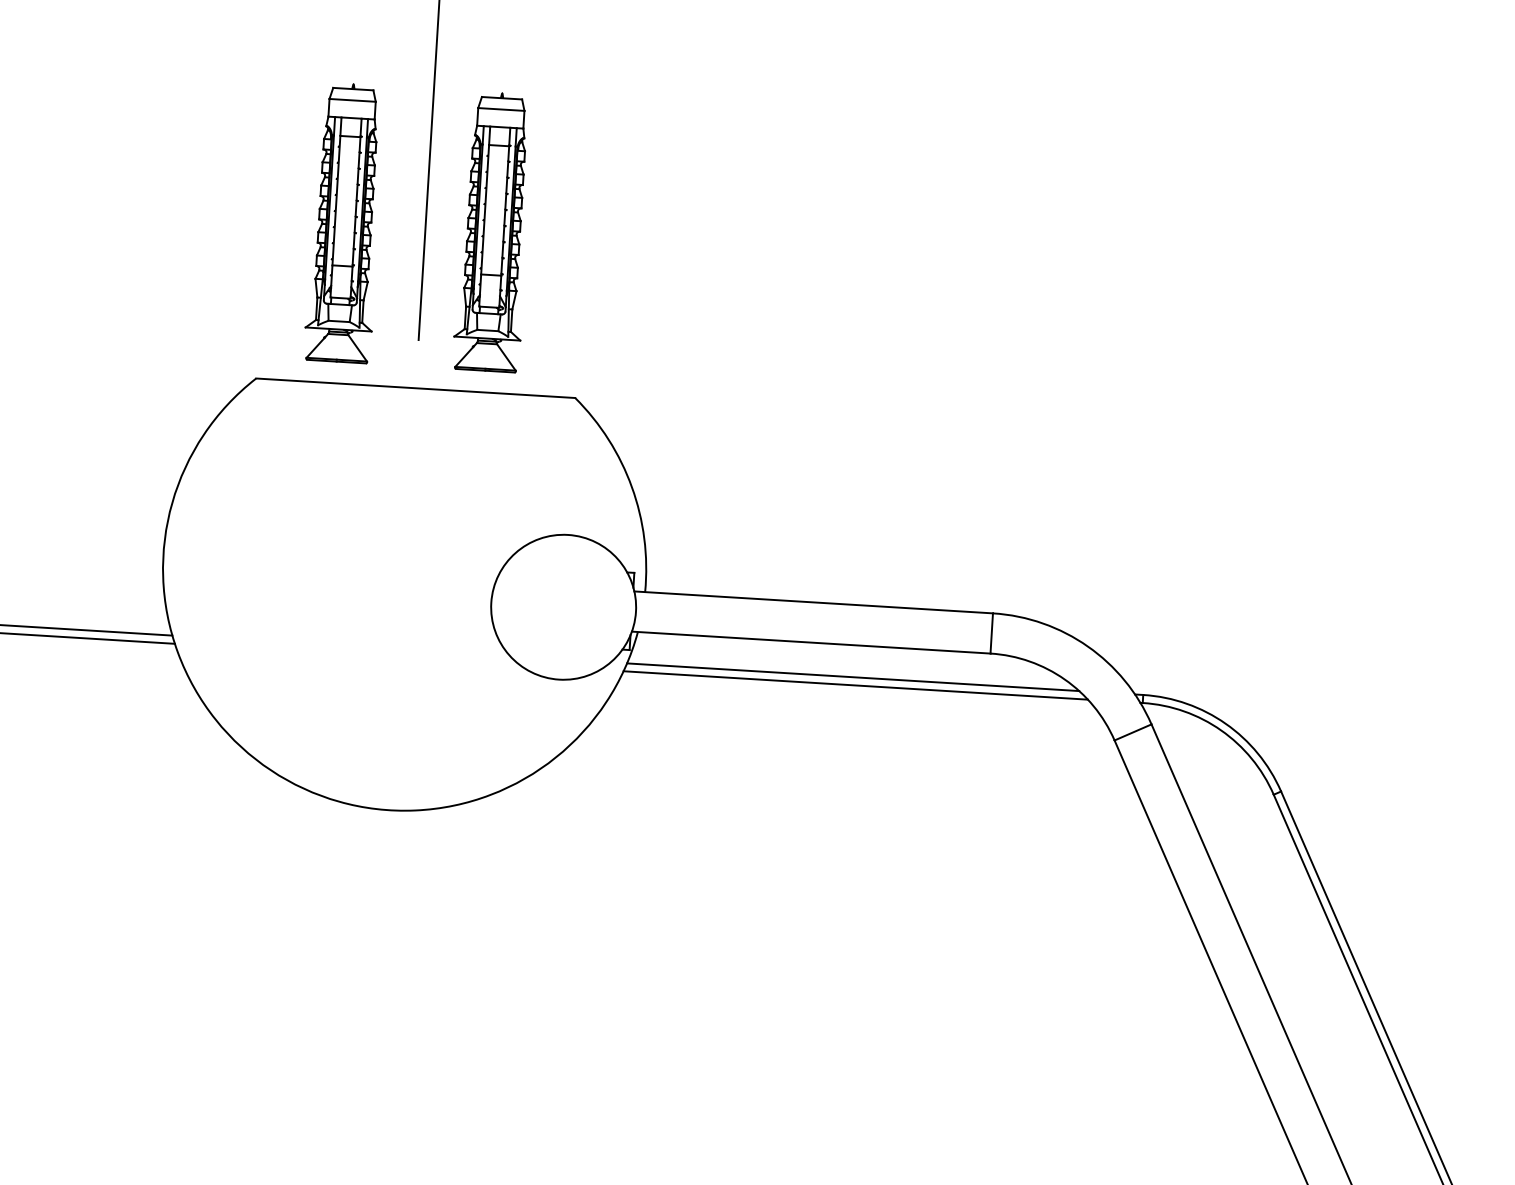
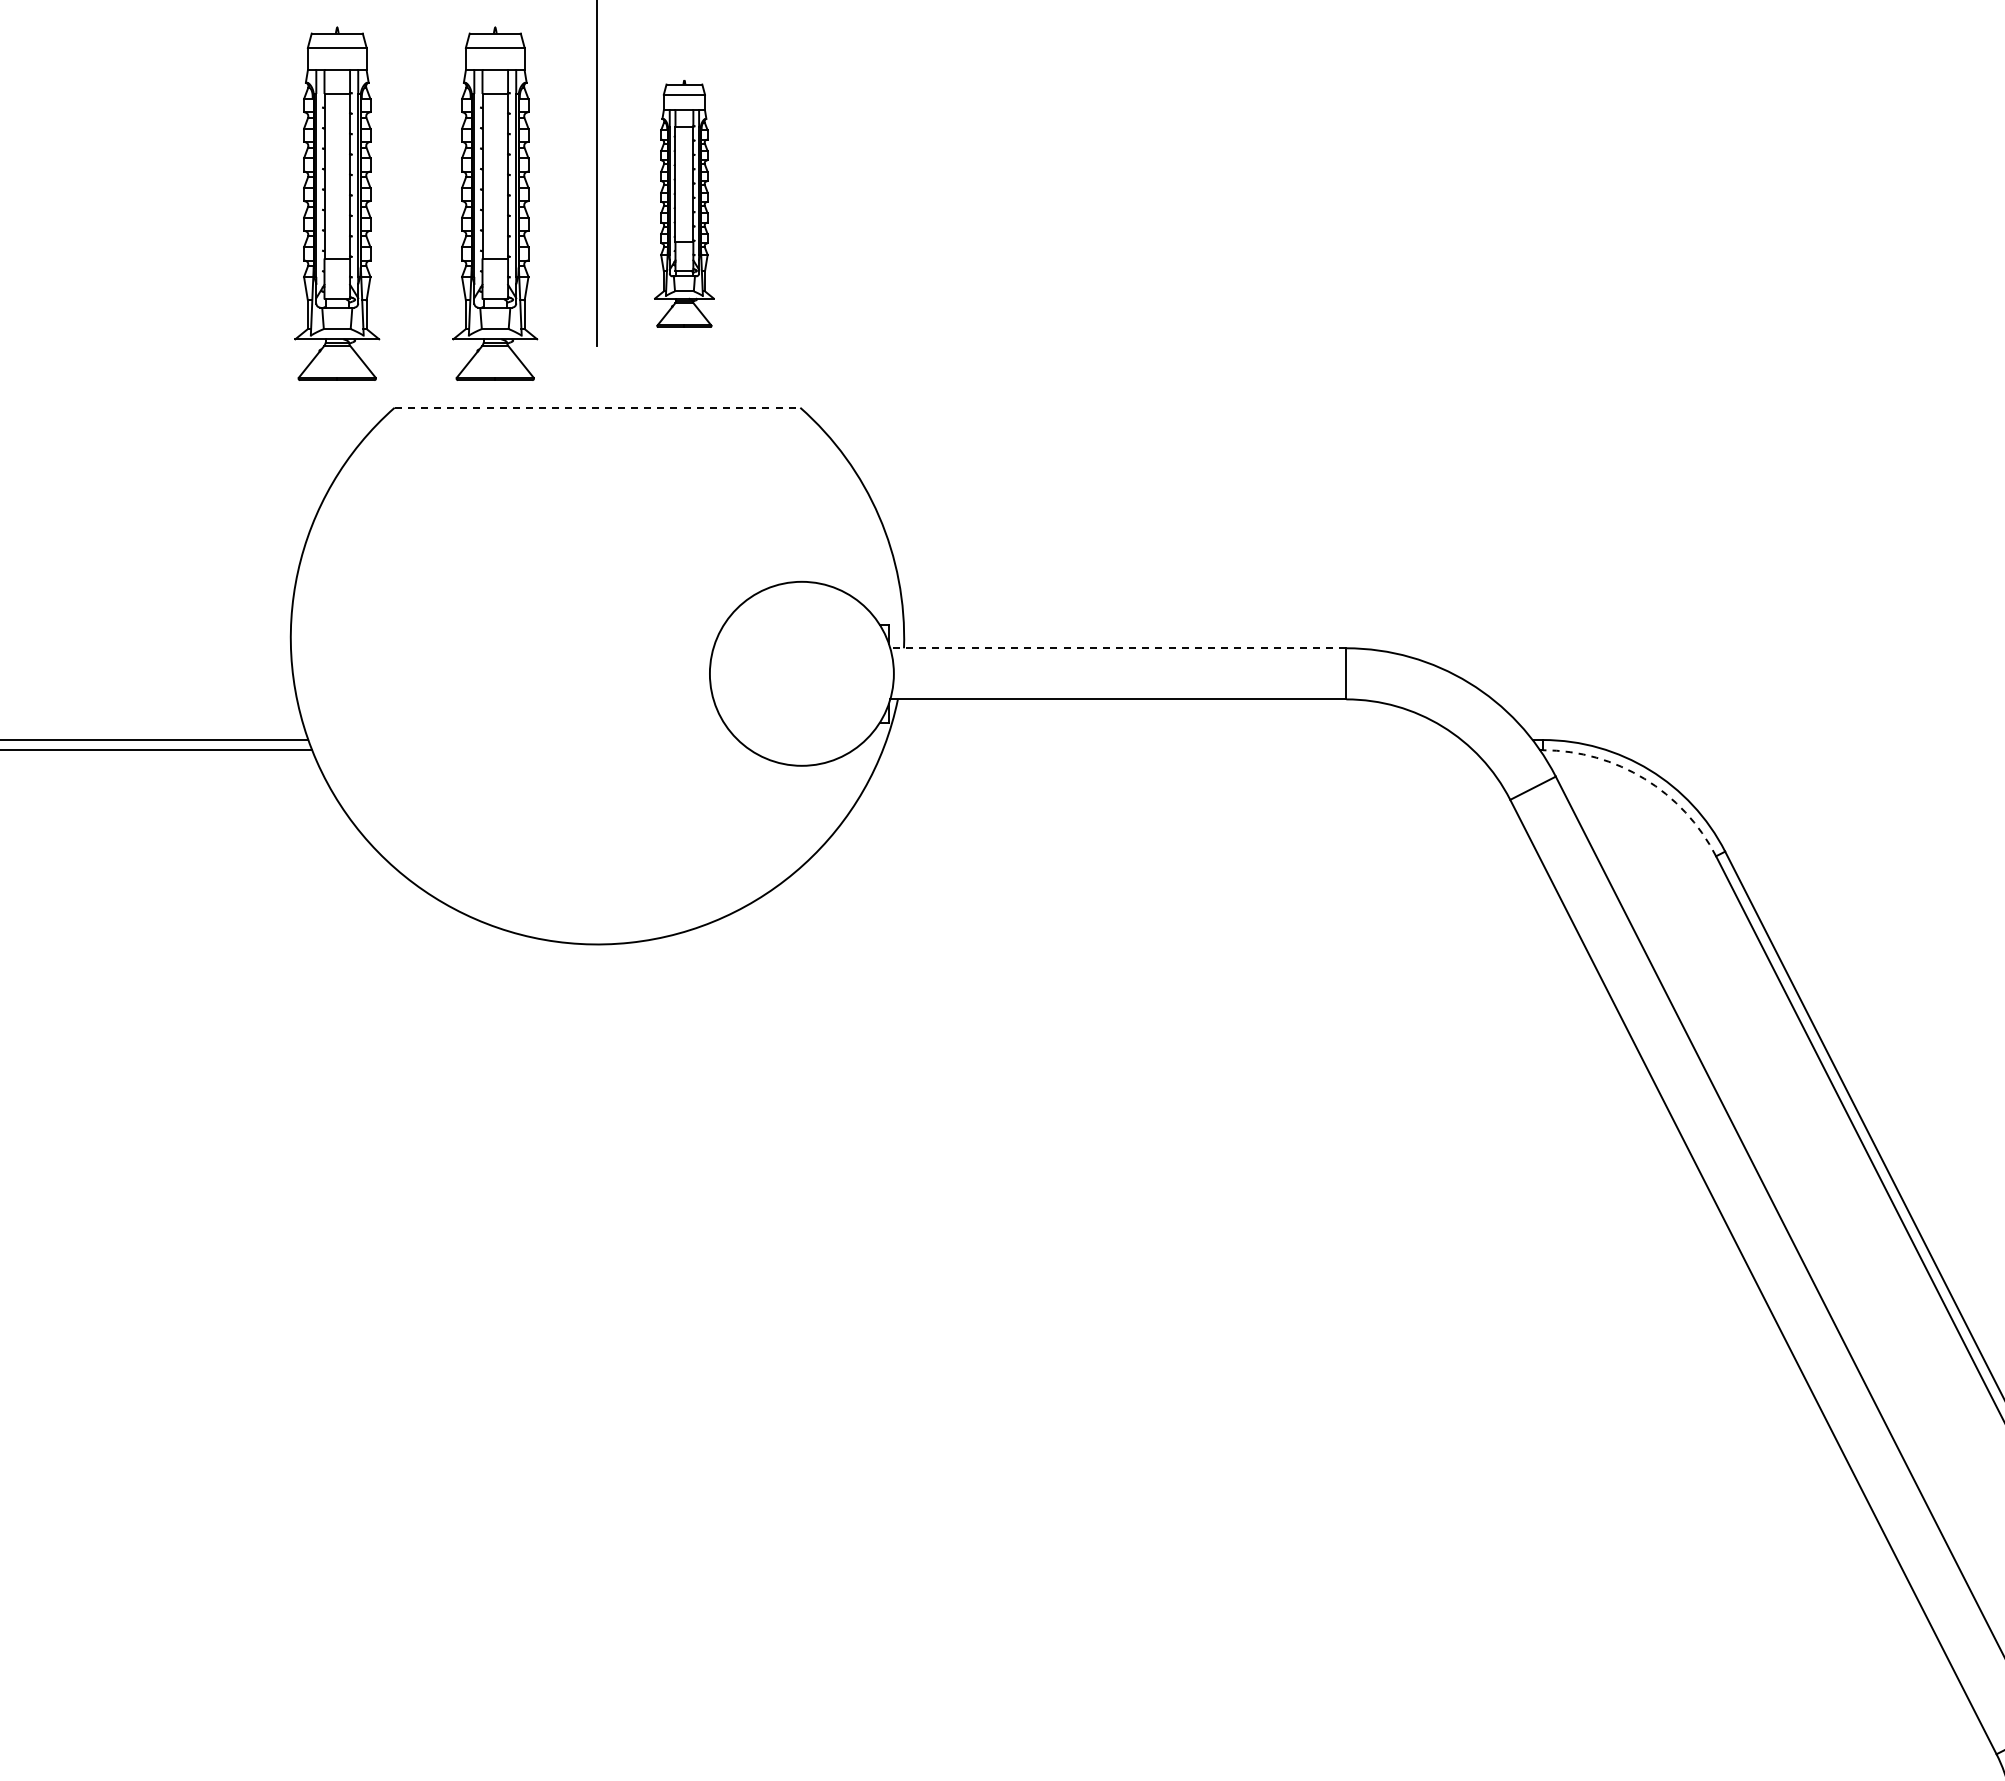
part: (221, 215) -> (337, 203), added
part: (493, 231) -> (684, 203), size x0.7
line: (415, 388) -> (597, 407), solid -> dashed
line: (813, 602) -> (1117, 648), solid -> dashed
line: (852, 677) -> (1173, 740), removed
line: (855, 685) -> (1177, 750), removed
arc: (1221, 730) -> (1644, 778), solid -> dashed

